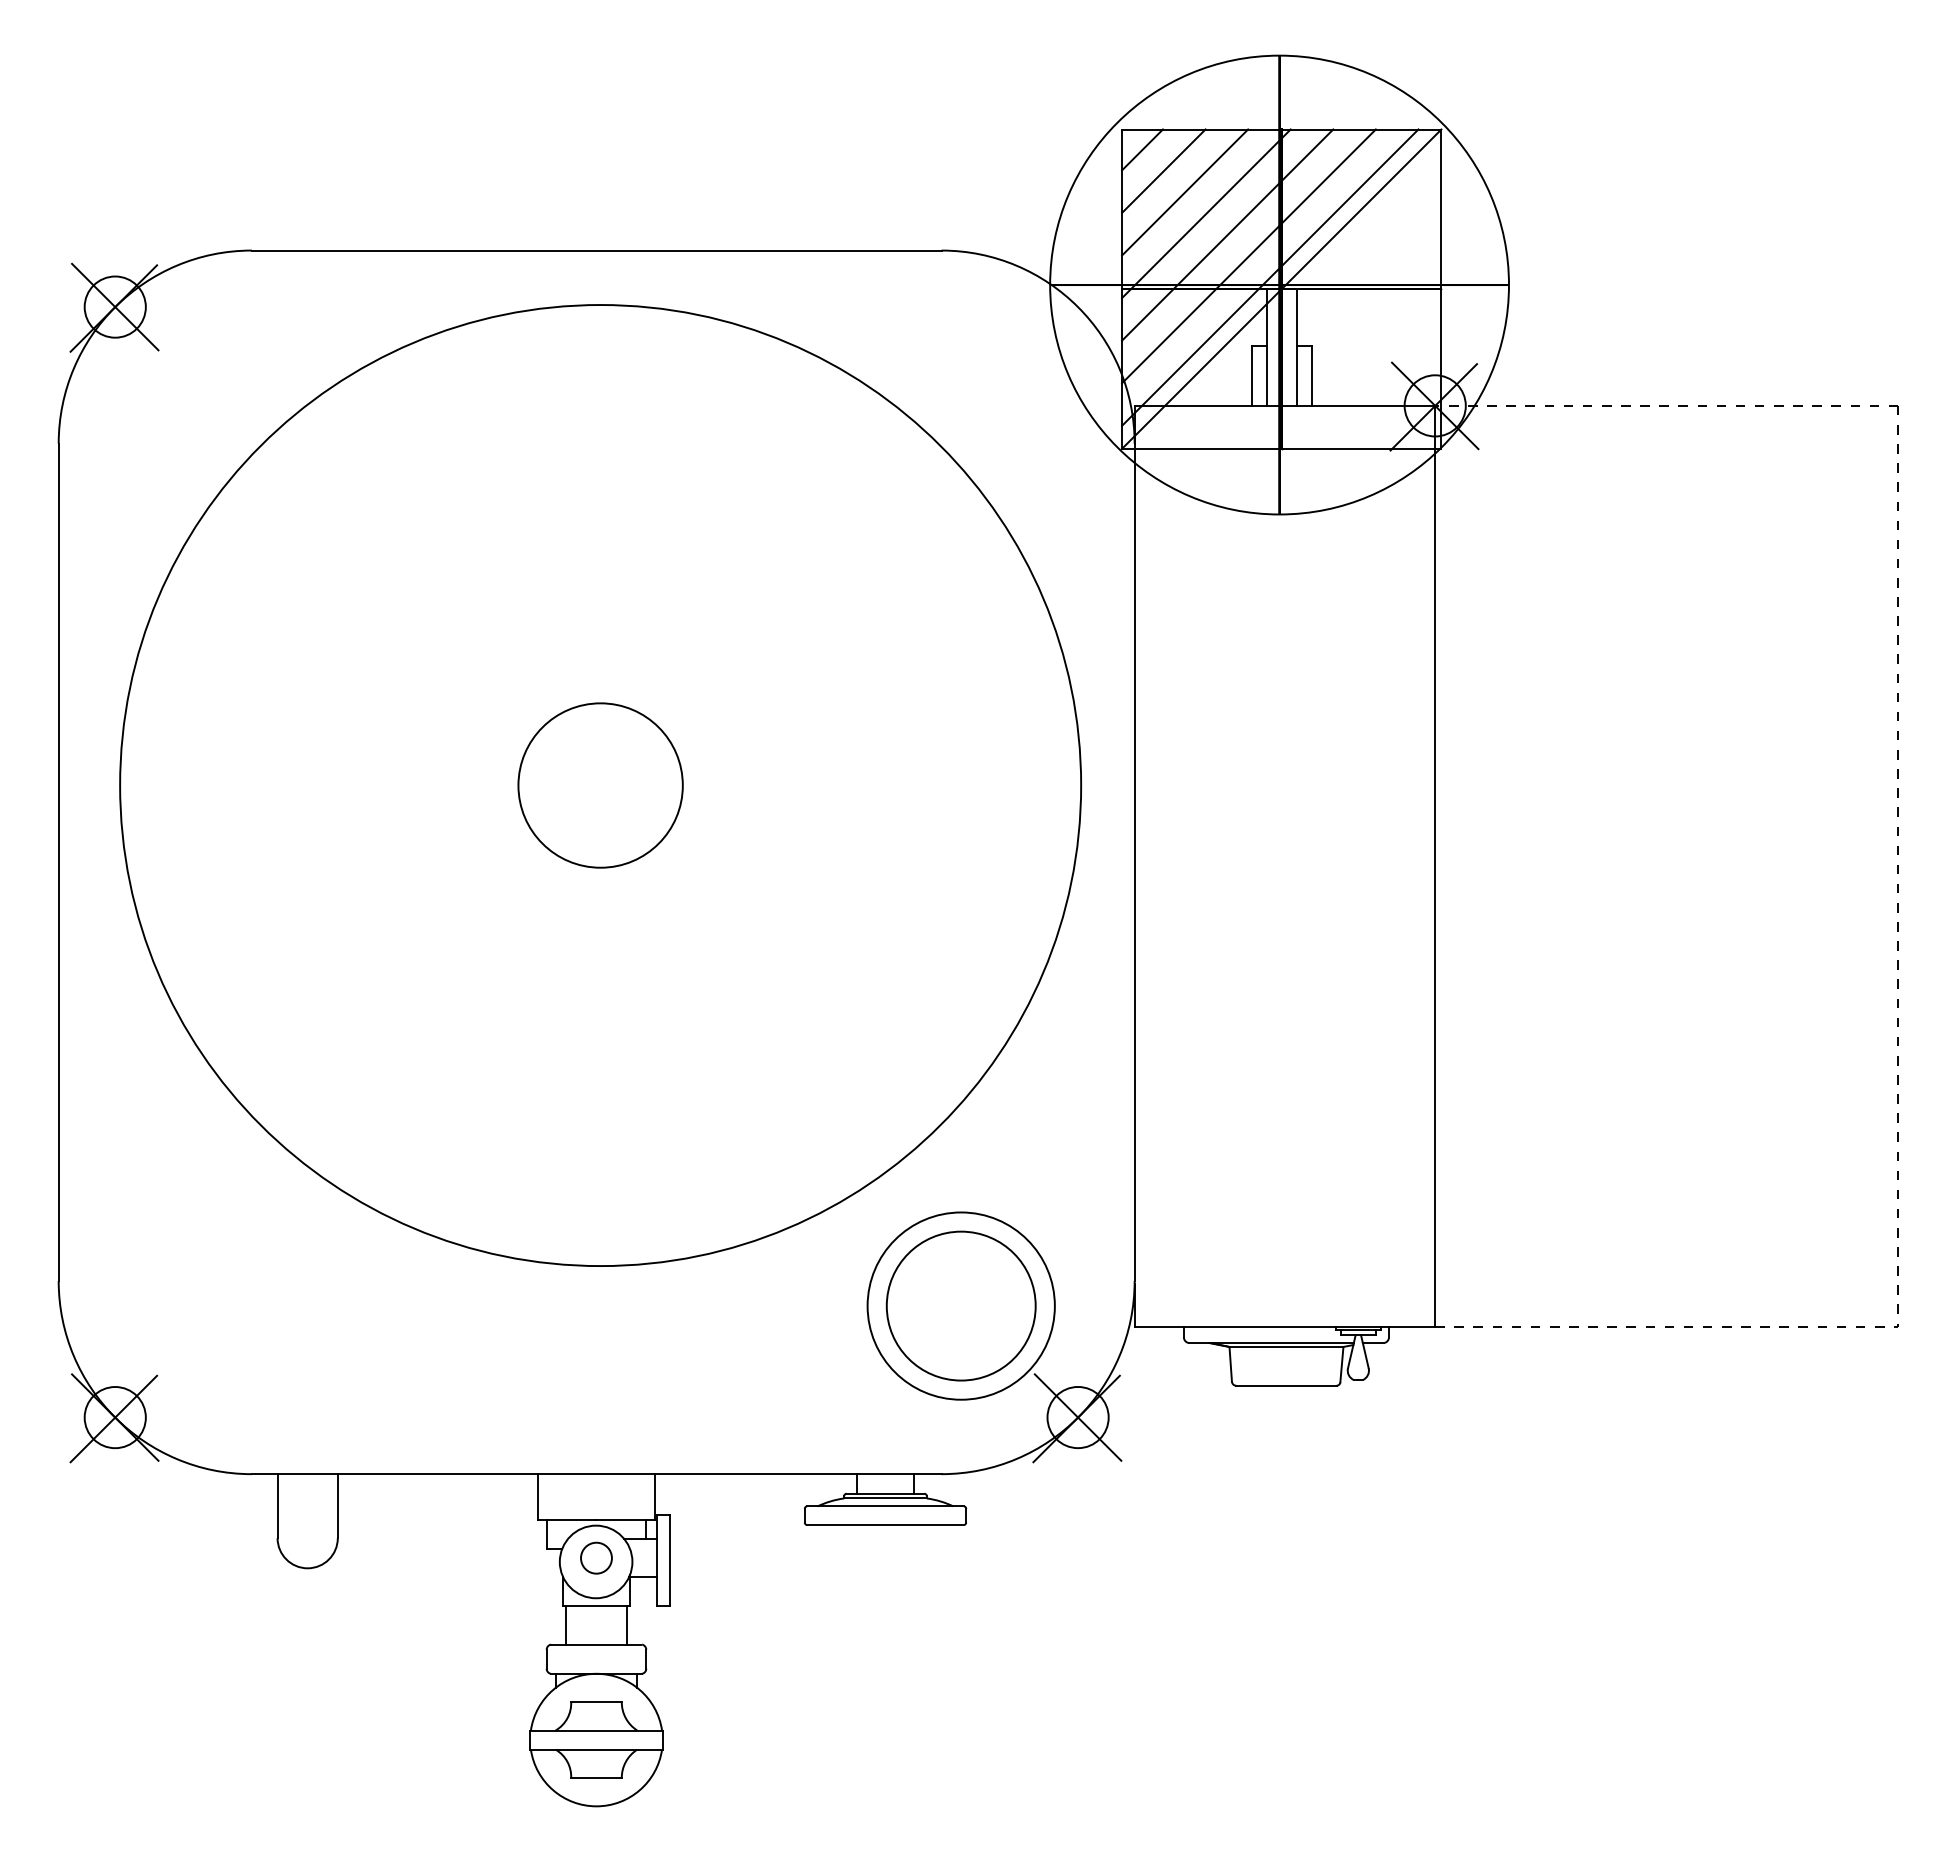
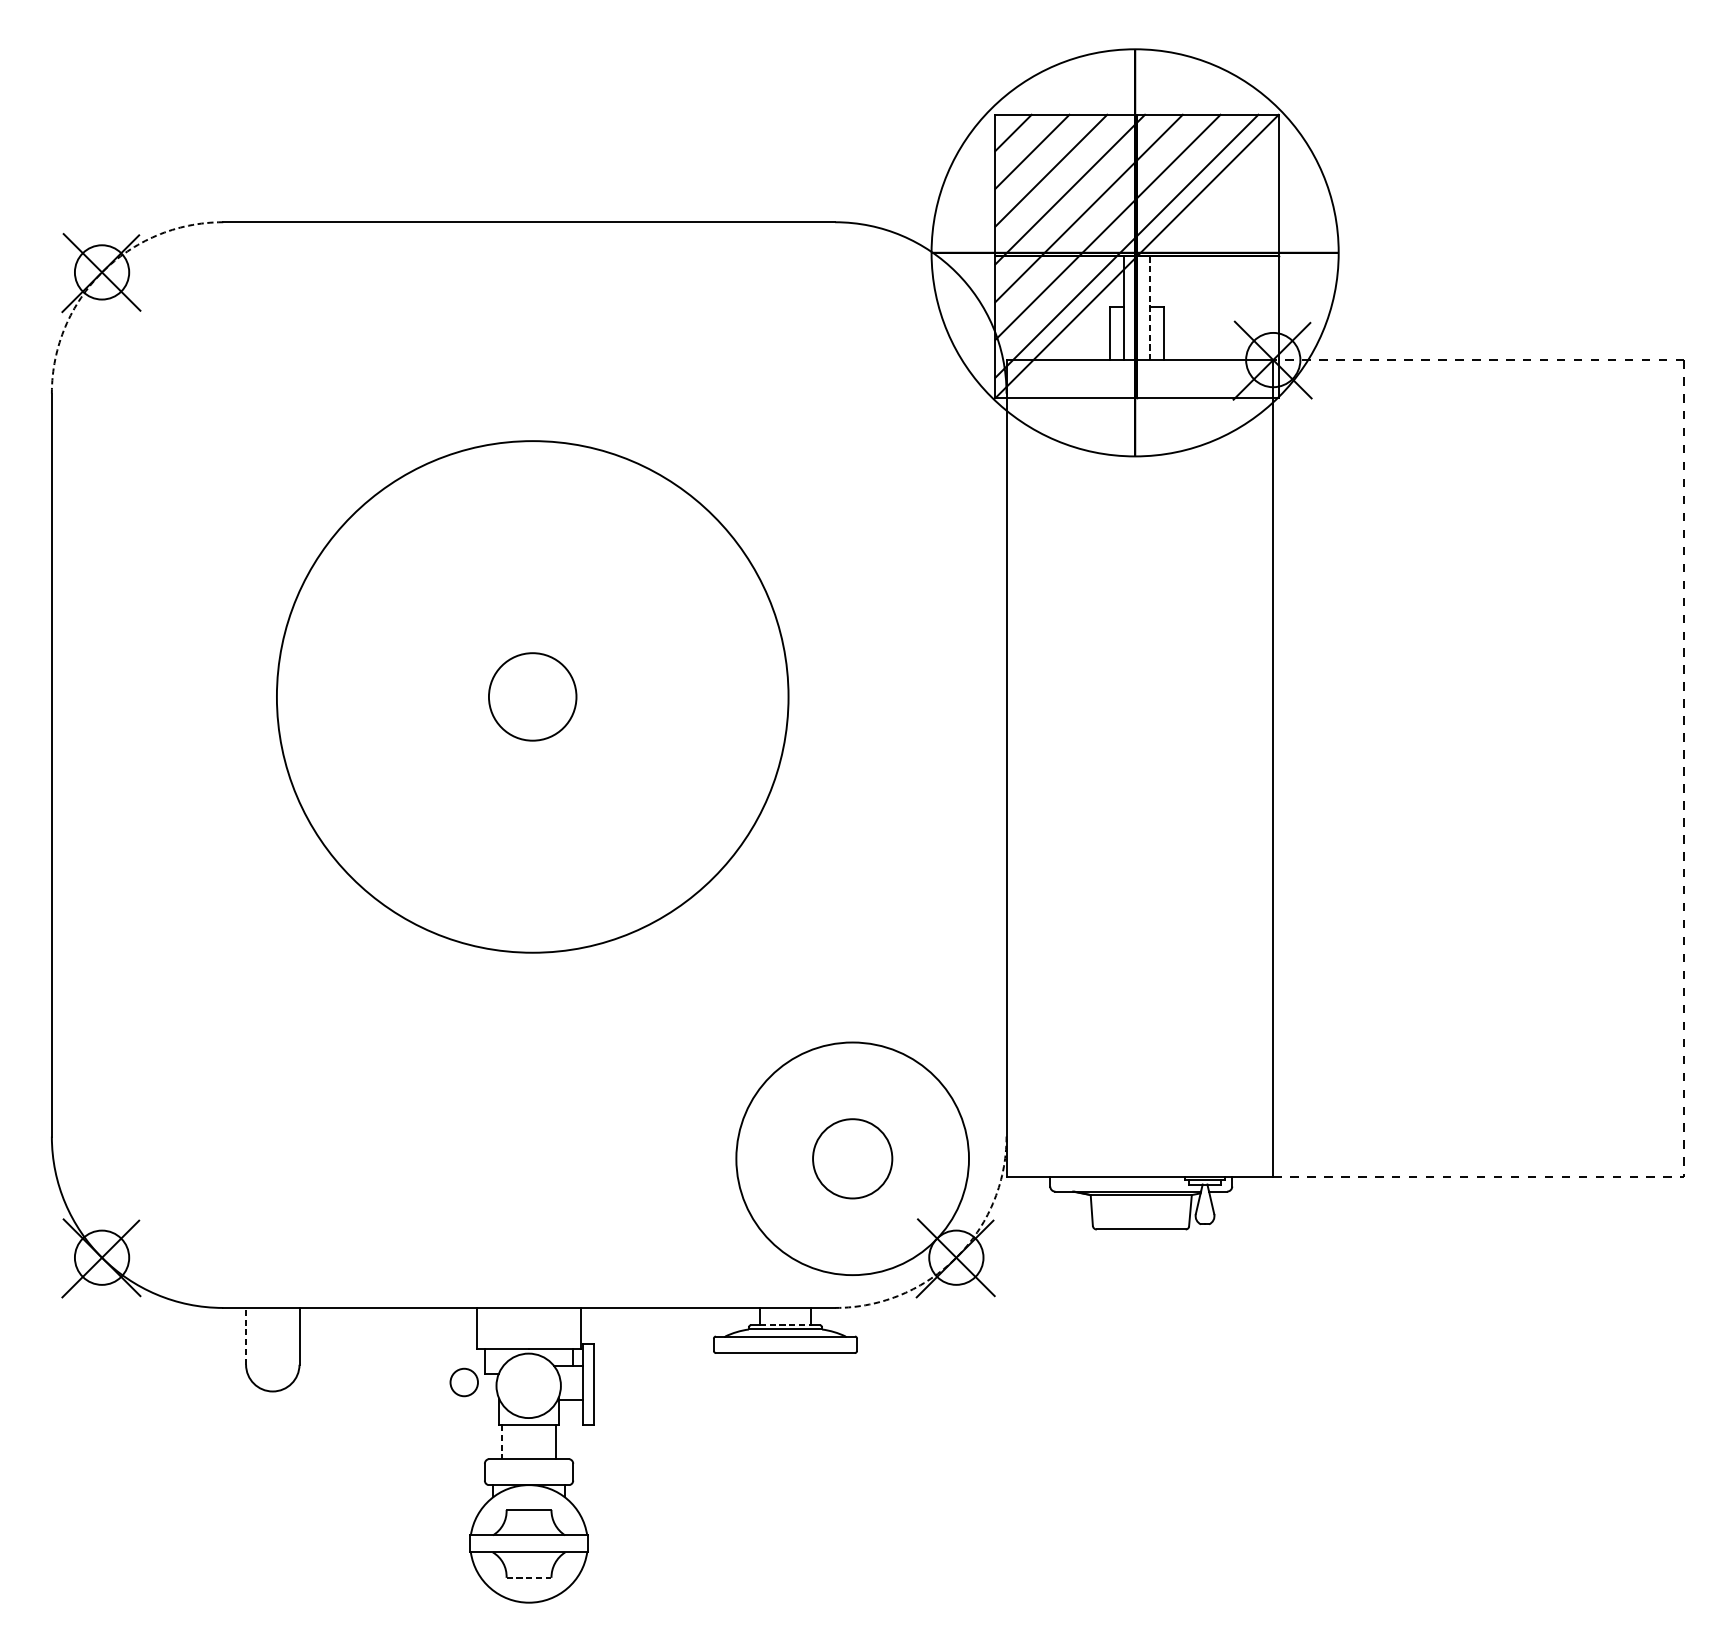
arc: (115, 307) -> (102, 272), solid -> dashed
line: (1296, 348) -> (1150, 309), solid -> dashed
circle: (600, 785) -> (532, 696), size x0.6
circle: (600, 785) -> (532, 696), size x0.6
circle: (960, 1305) -> (852, 1158), size x0.6
circle: (960, 1305) -> (852, 1158), size x1.4
arc: (1078, 1417) -> (956, 1257), solid -> dashed
line: (885, 1493) -> (785, 1325), solid -> dashed
line: (277, 1506) -> (246, 1336), solid -> dashed
circle: (596, 1557) -> (464, 1381), moved
line: (565, 1625) -> (501, 1442), solid -> dashed
line: (596, 1778) -> (529, 1577), solid -> dashed

